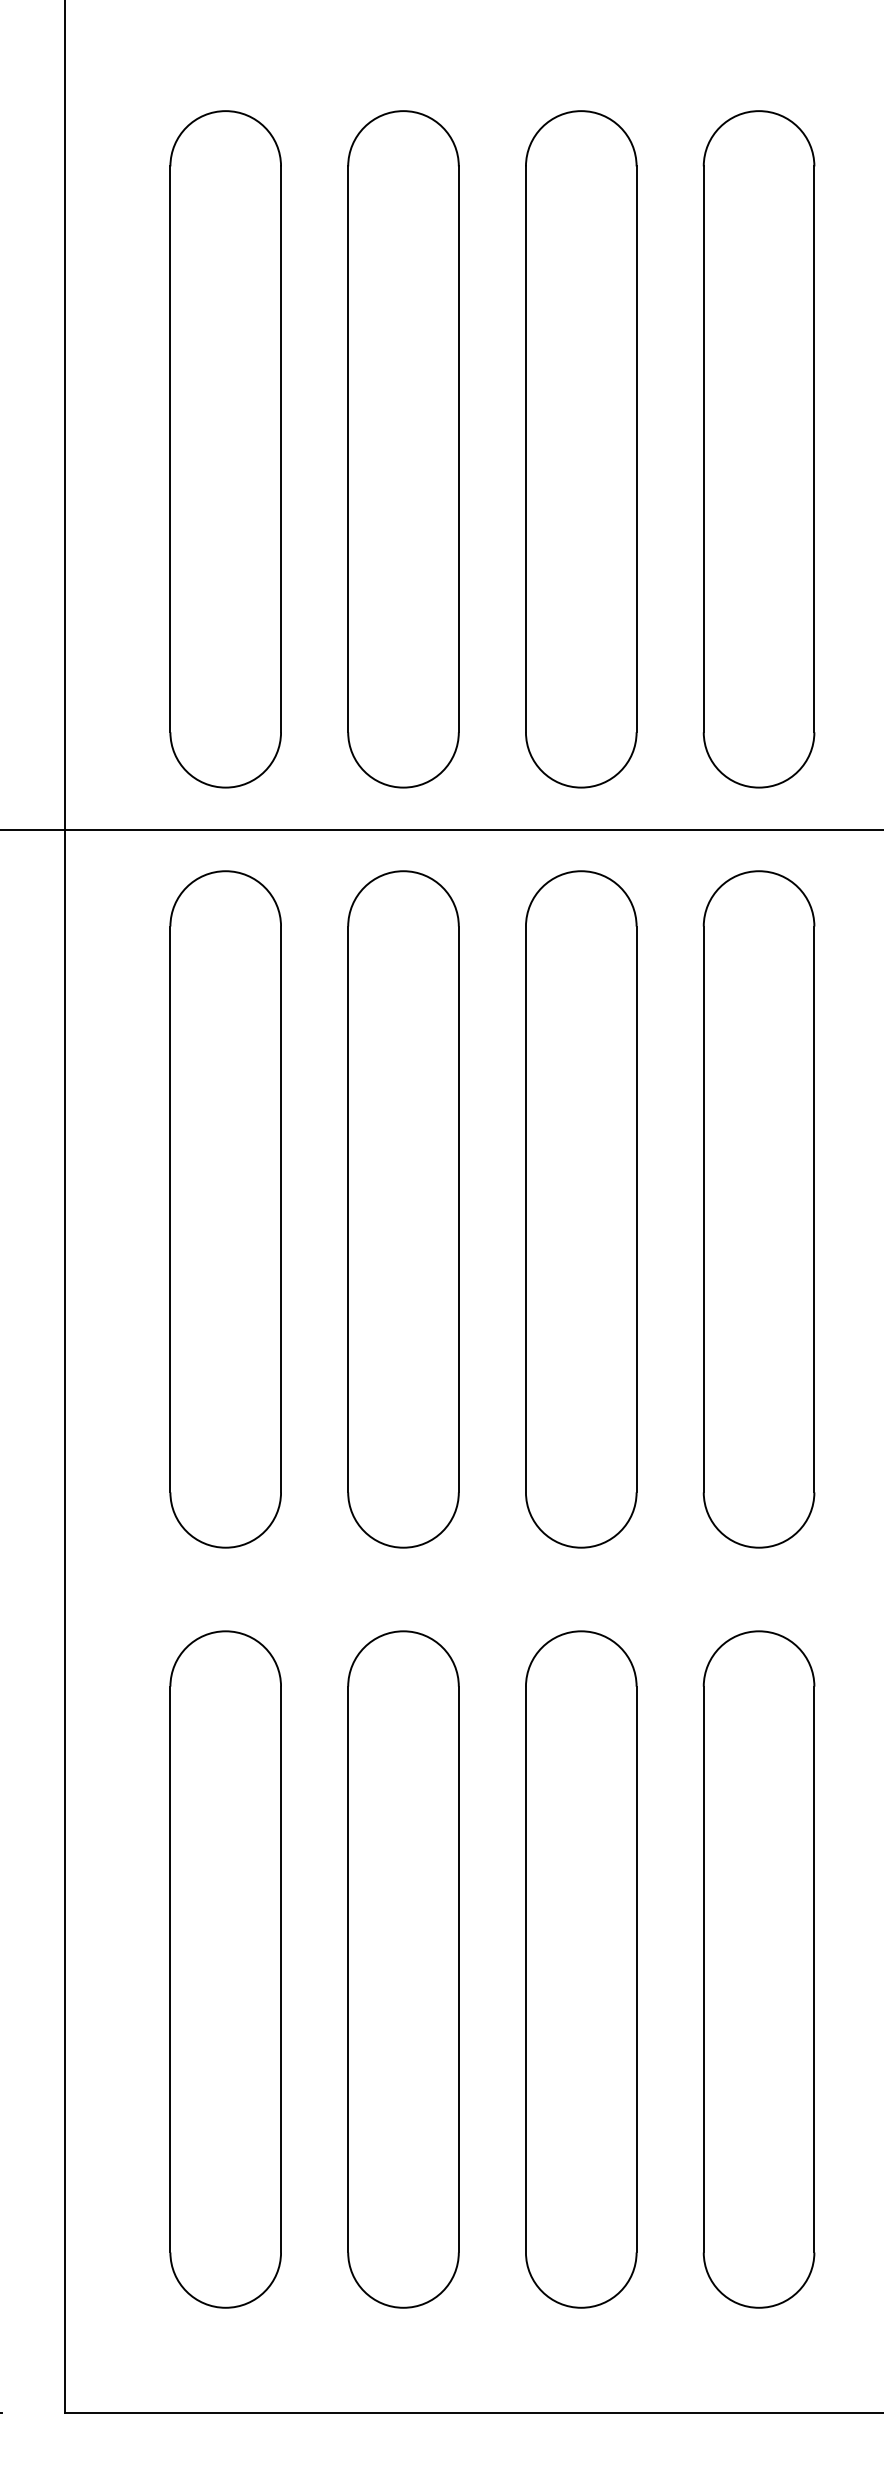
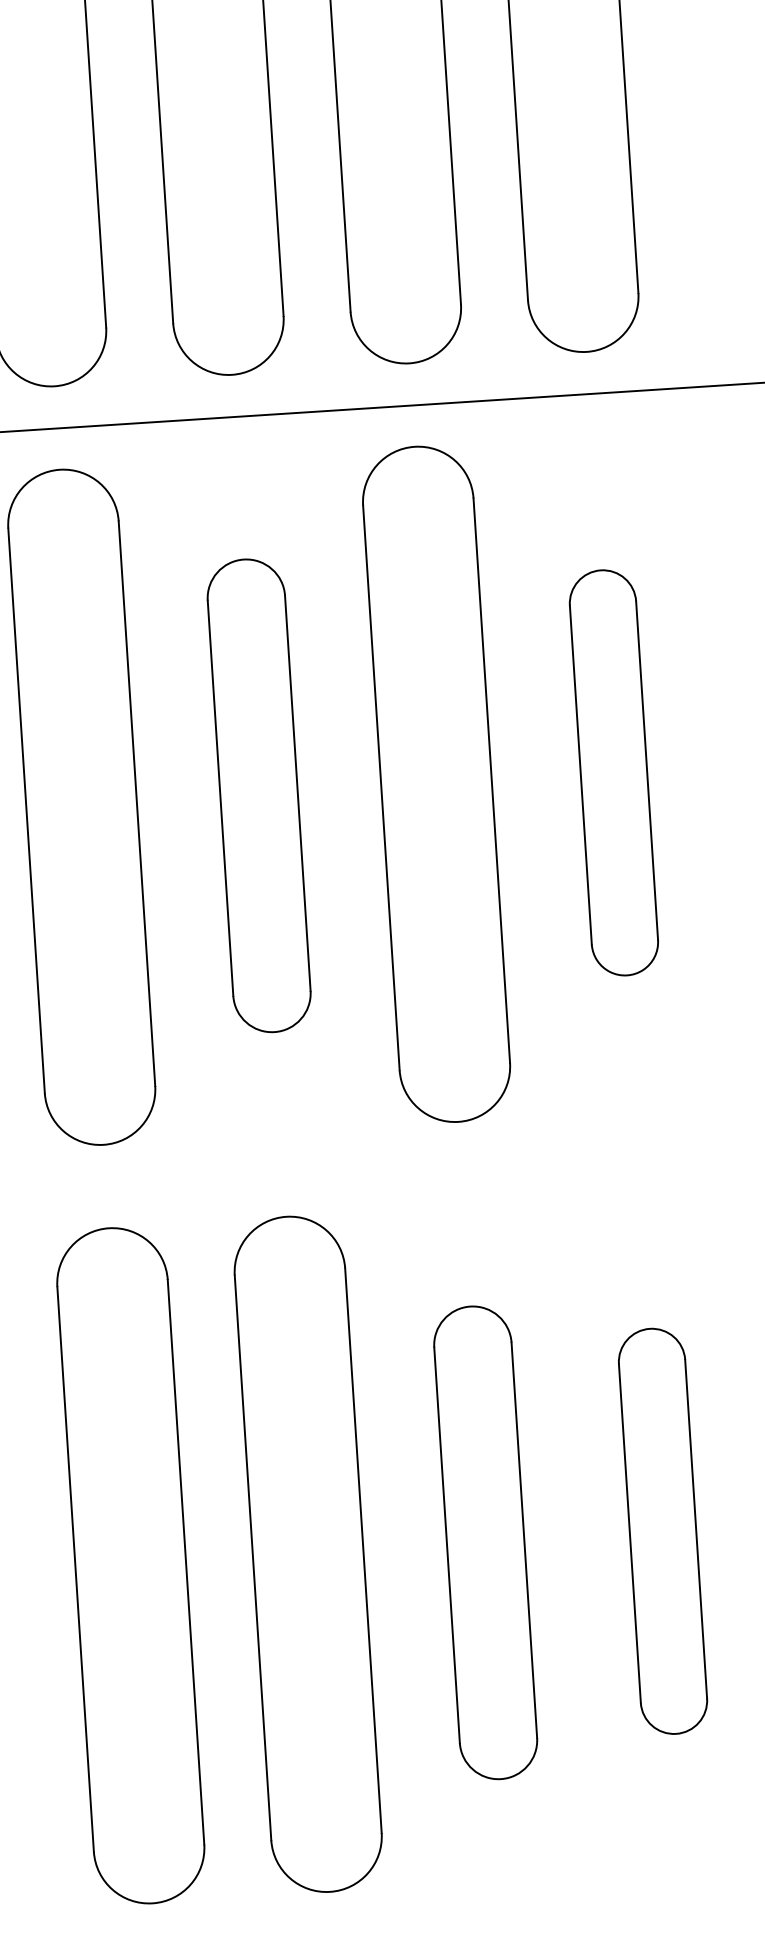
part: (403, 1209) -> (259, 795), size x0.7
part: (758, 1209) -> (613, 772), size x0.6
part: (581, 1969) -> (485, 1542), size x0.7
part: (758, 1969) -> (662, 1531), size x0.6

